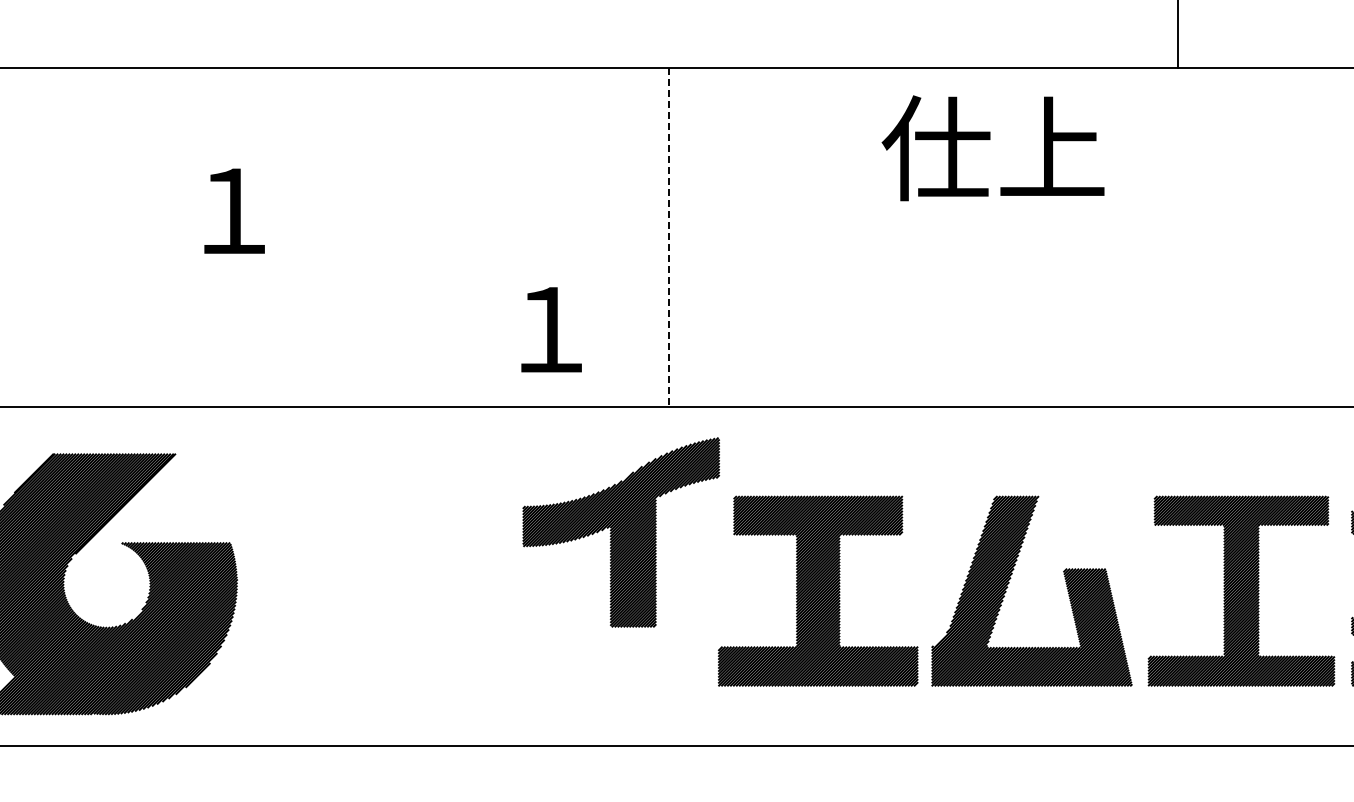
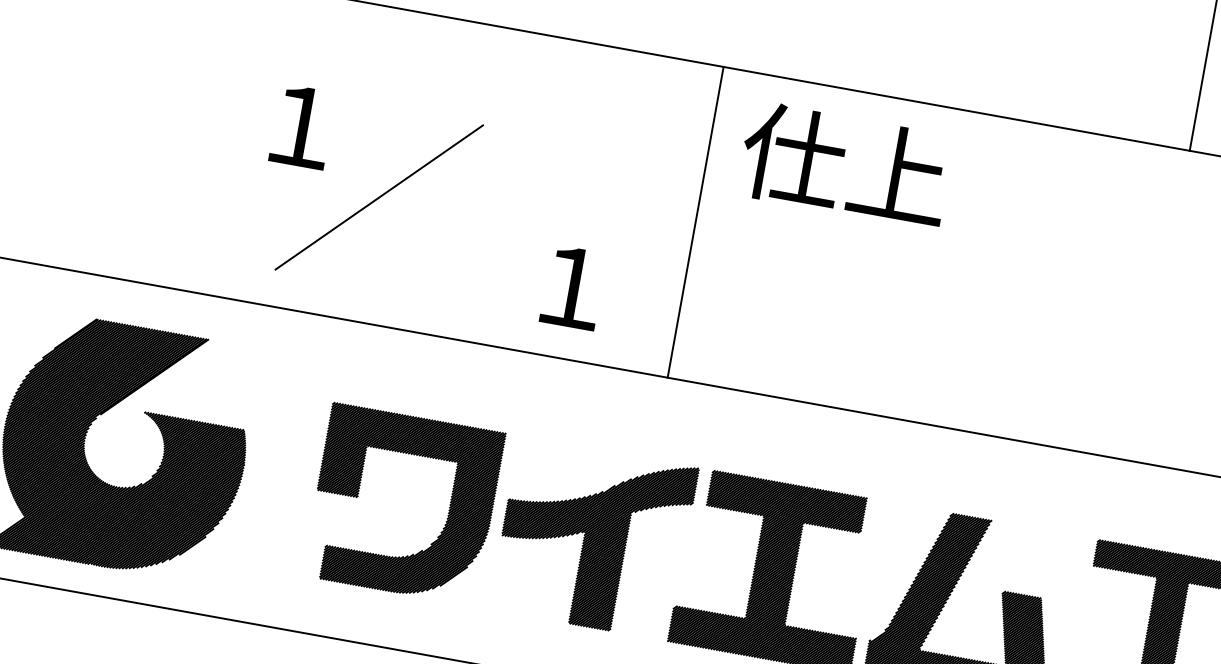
text: (992, 148) -> (844, 165), moved
line: (668, 237) -> (695, 222), dashed -> solid
line: (329, 271) -> (379, 197), added
part: (621, 532) -> (594, 538), moved
part: (461, 598) -> (446, 518), added

